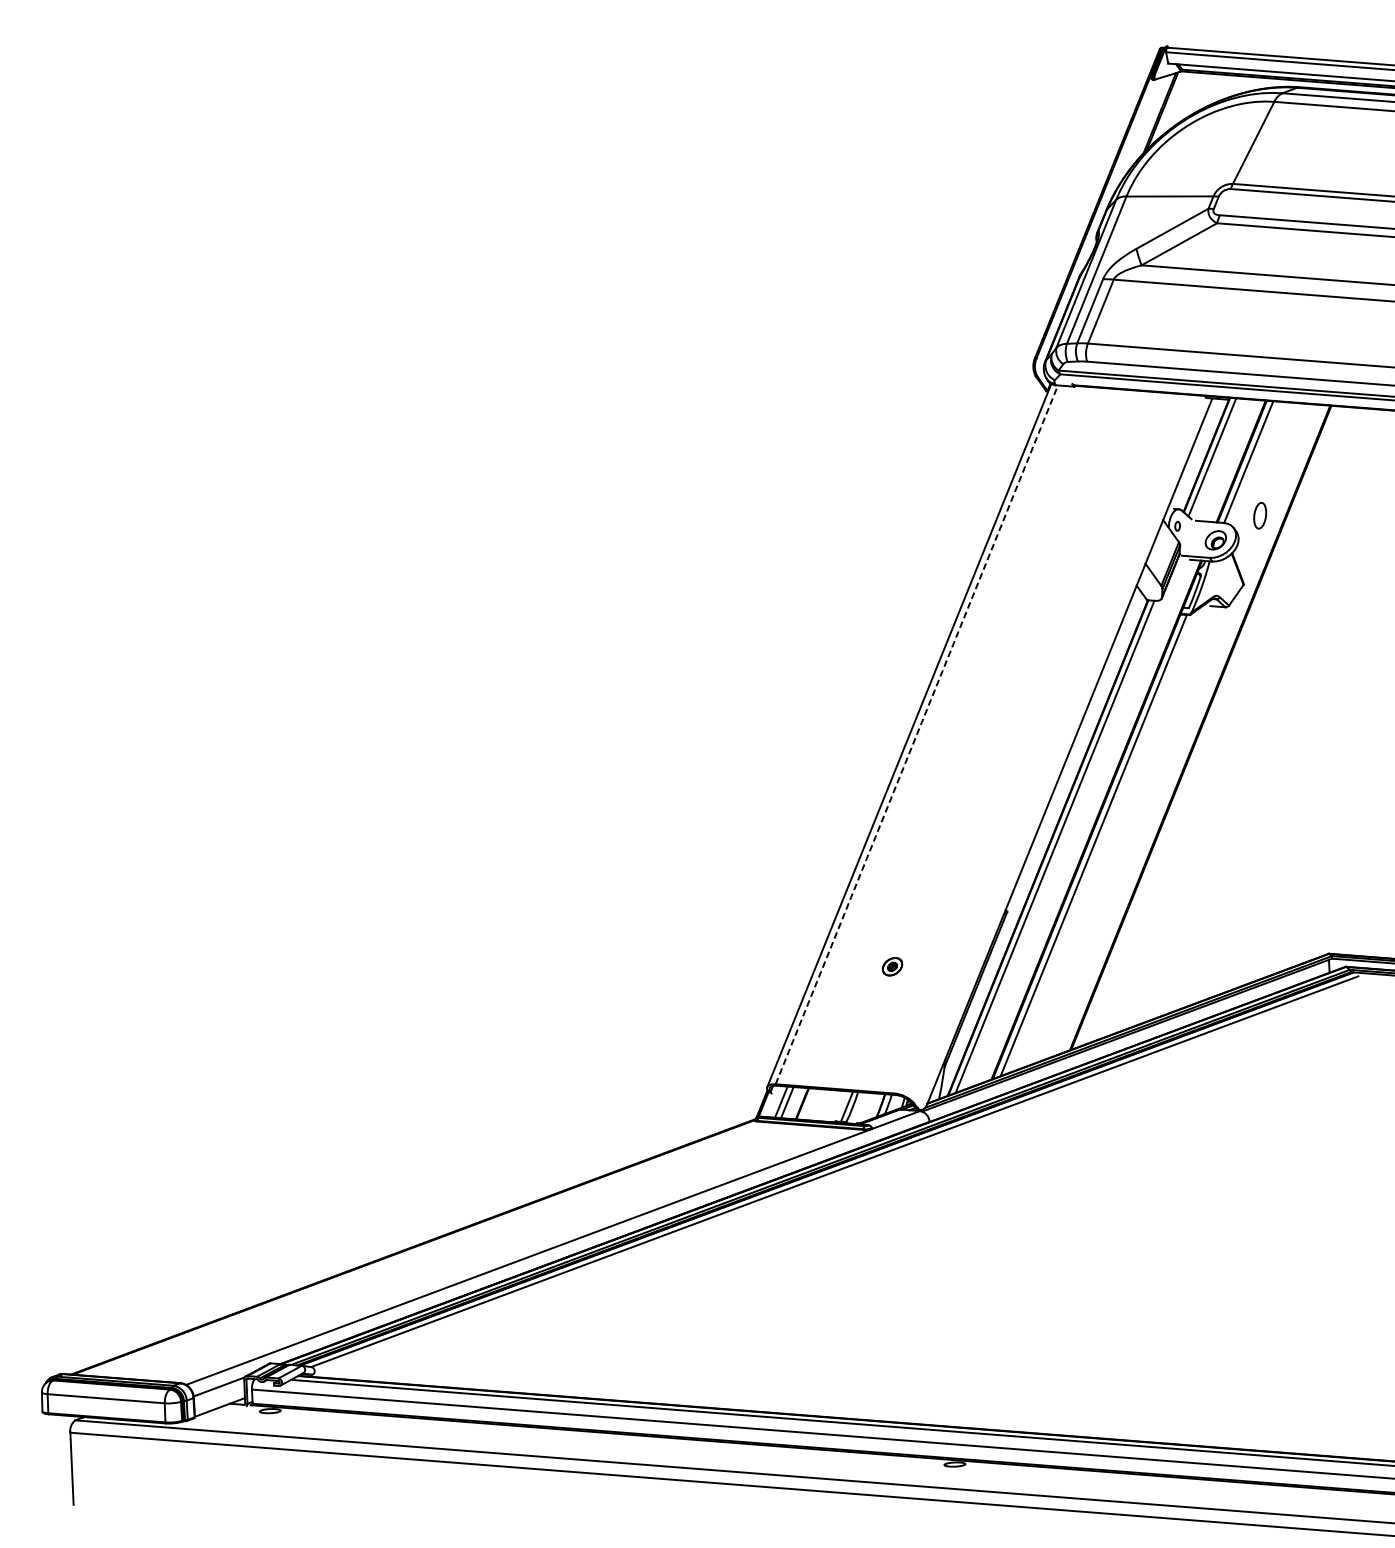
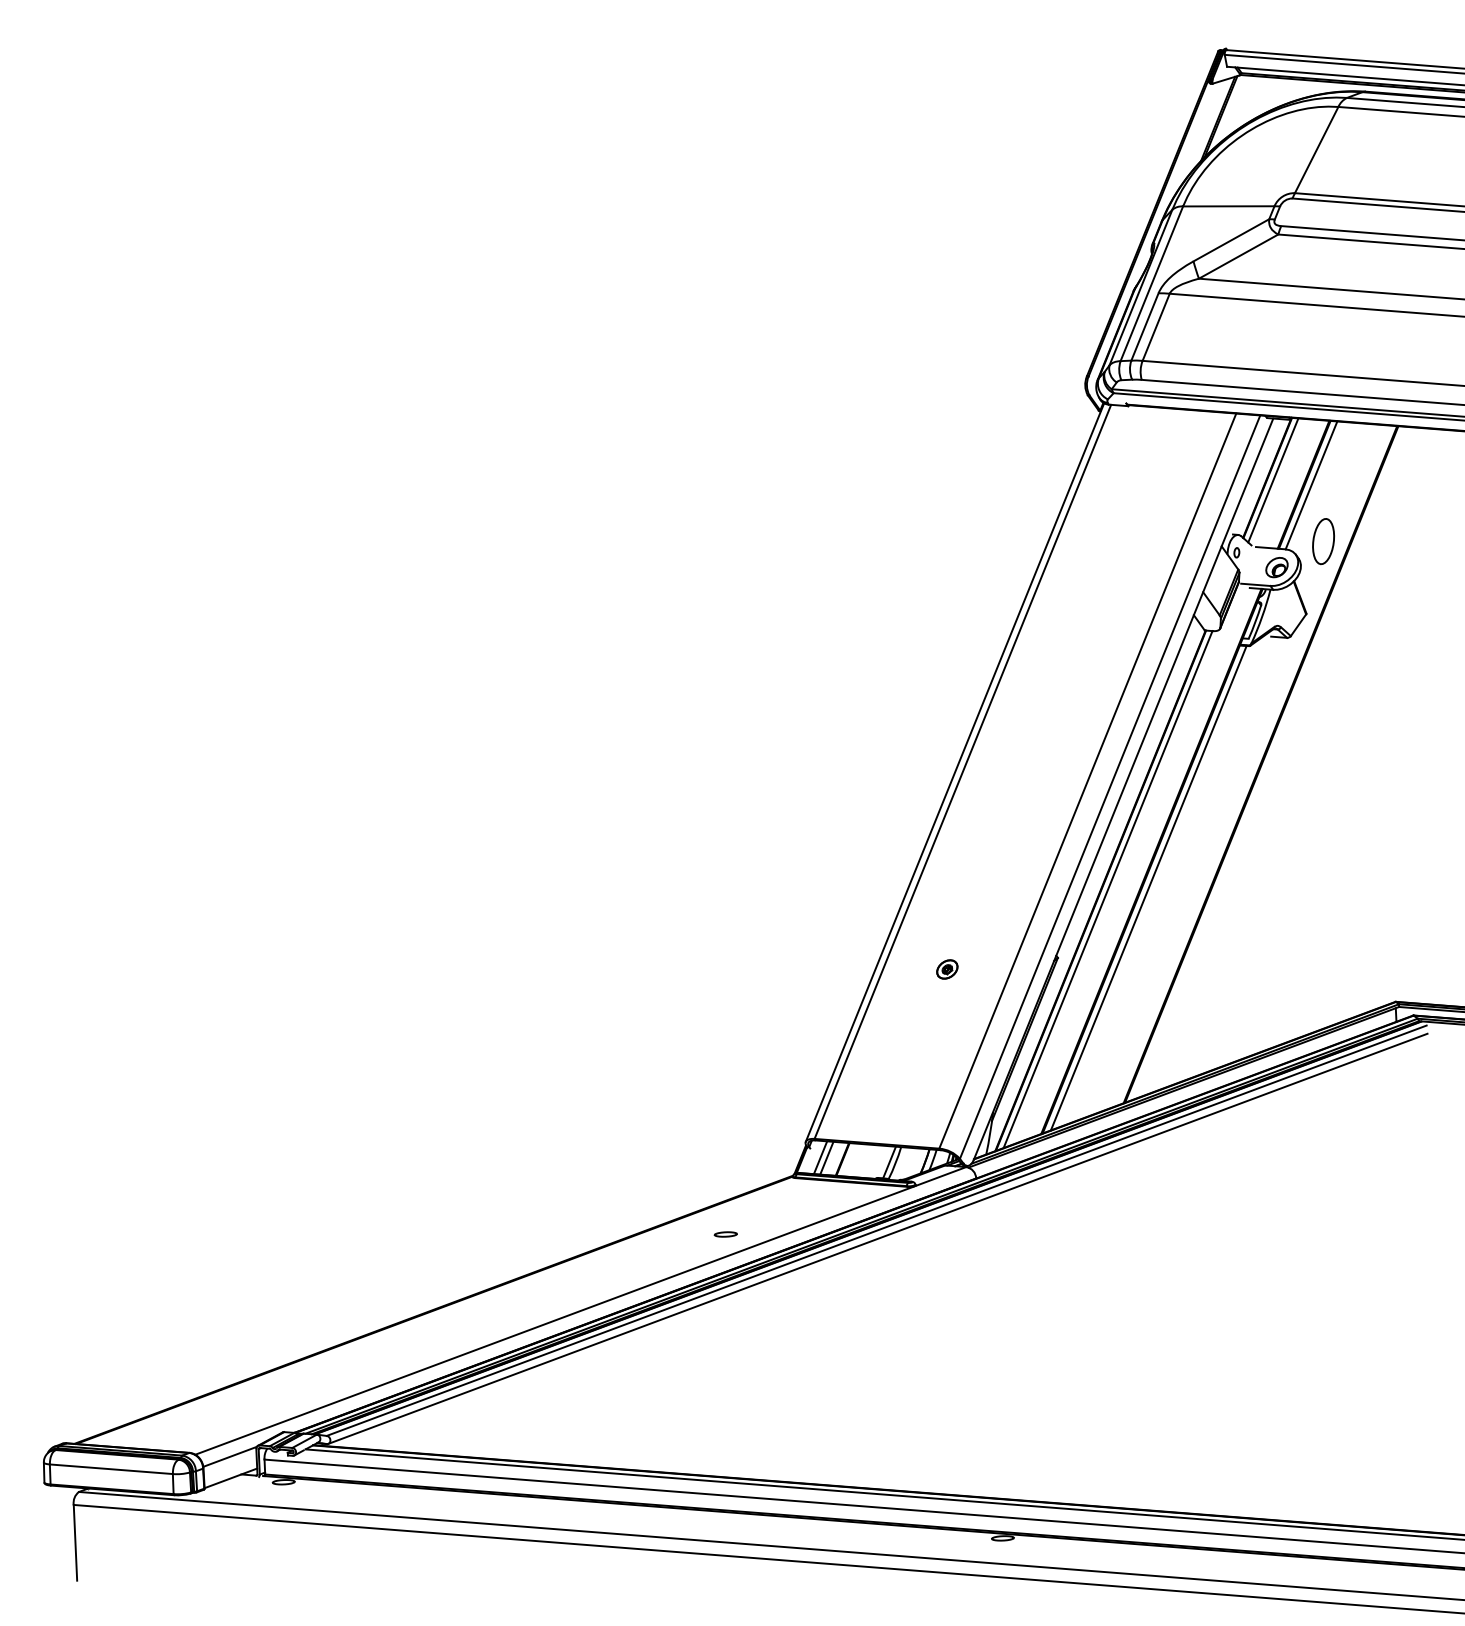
part: (1260, 515) -> (1323, 541), size x1.67
line: (916, 734) -> (962, 771), dashed -> solid
line: (1035, 743) -> (1087, 780), added
line: (1056, 748) -> (1109, 786), added
part: (892, 966) -> (947, 969), moved
part: (690, 1175) -> (725, 1234), added
line: (835, 1179) -> (877, 1238), added

